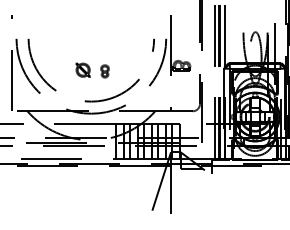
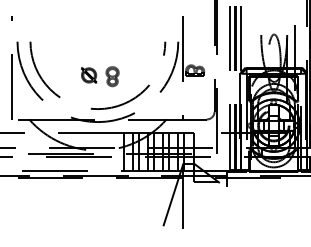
part: (104, 71) -> (112, 76), size x1.43

